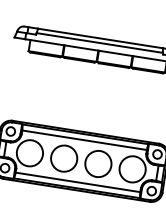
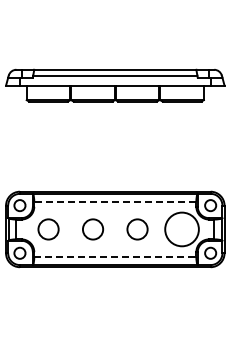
line: (83, 140) -> (114, 202), solid -> dashed
circle: (29, 153) -> (48, 229), size x0.6
circle: (63, 158) -> (92, 229), size x0.6
circle: (98, 164) -> (137, 229), size x0.6
line: (78, 182) -> (115, 256), solid -> dashed

